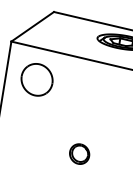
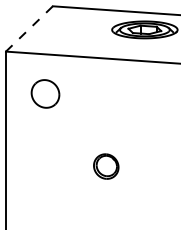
line: (32, 26) -> (29, 28), solid -> dashed
part: (37, 79) -> (45, 93), size x0.7
part: (79, 154) -> (106, 166), moved

